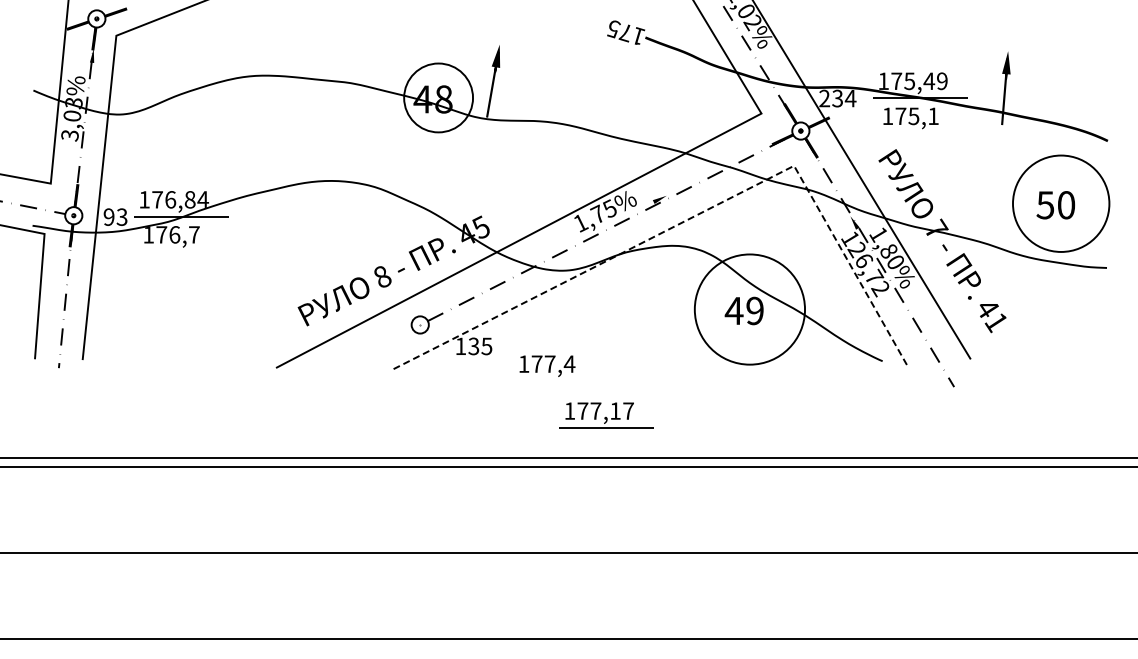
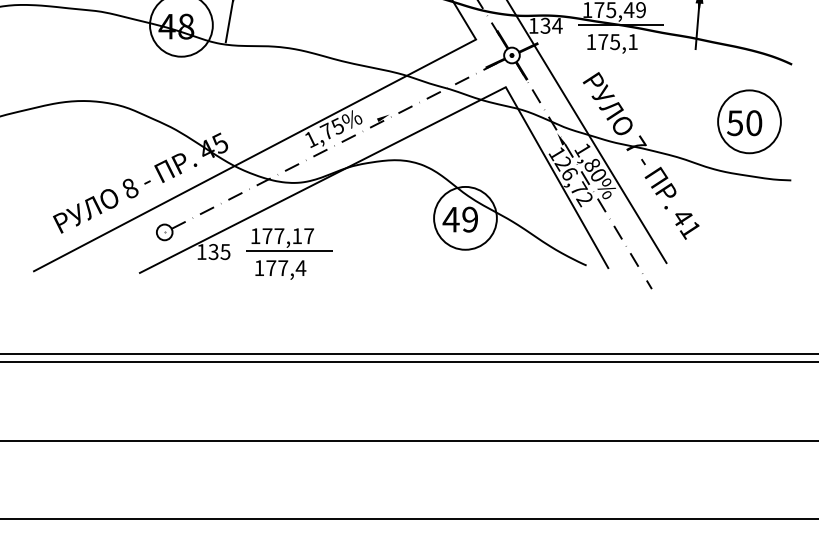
text: (824, 98) -> (533, 25), 234 -> 134
circle: (1060, 203) -> (748, 121), size x0.71
line: (695, 216) -> (415, 133), dashed -> solid
circle: (749, 309) -> (465, 218), size x0.62
part: (606, 415) -> (289, 240), moved

